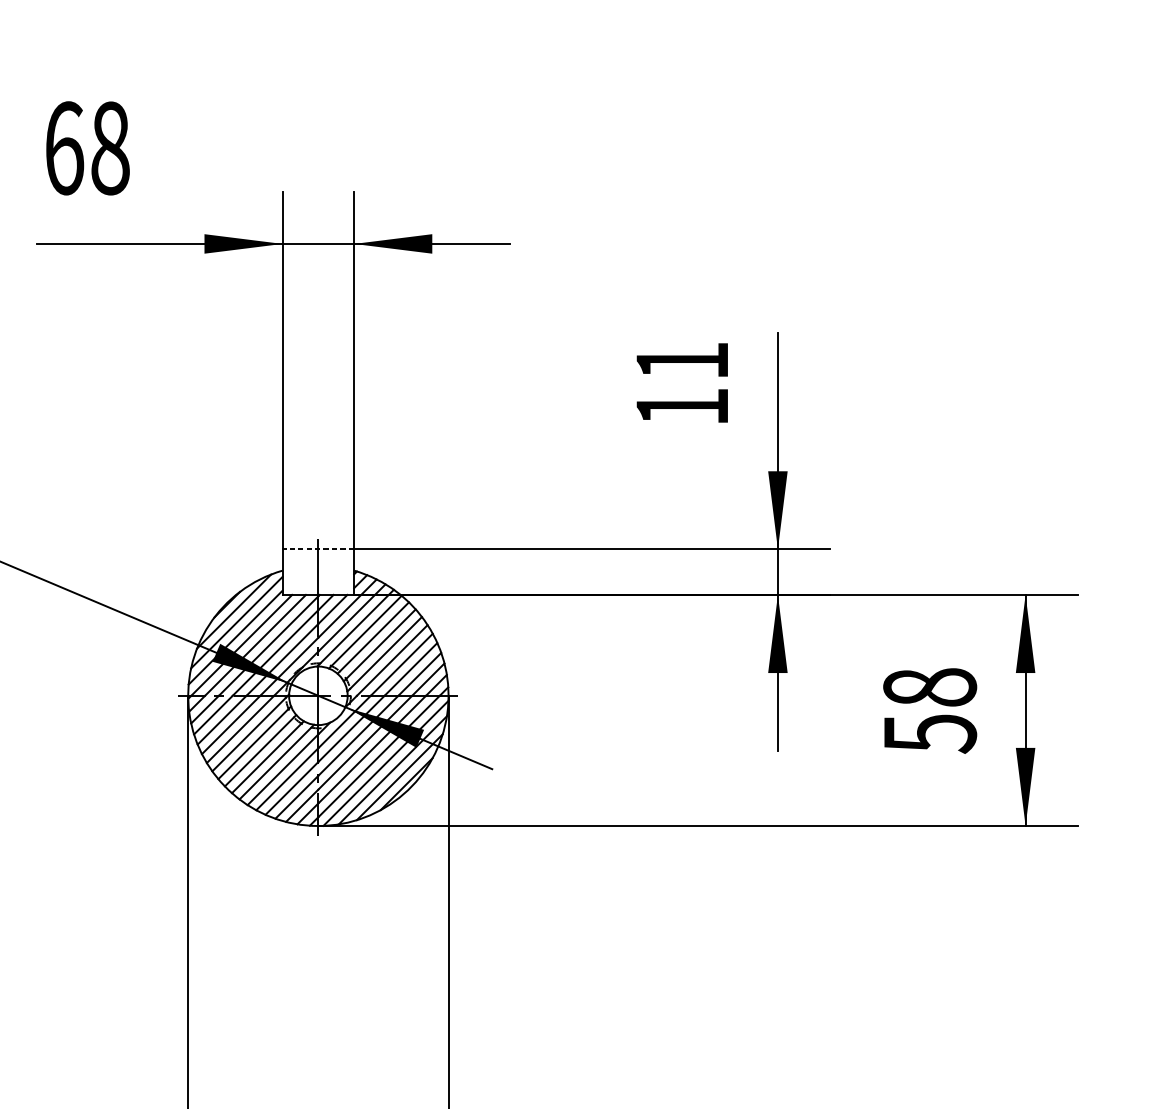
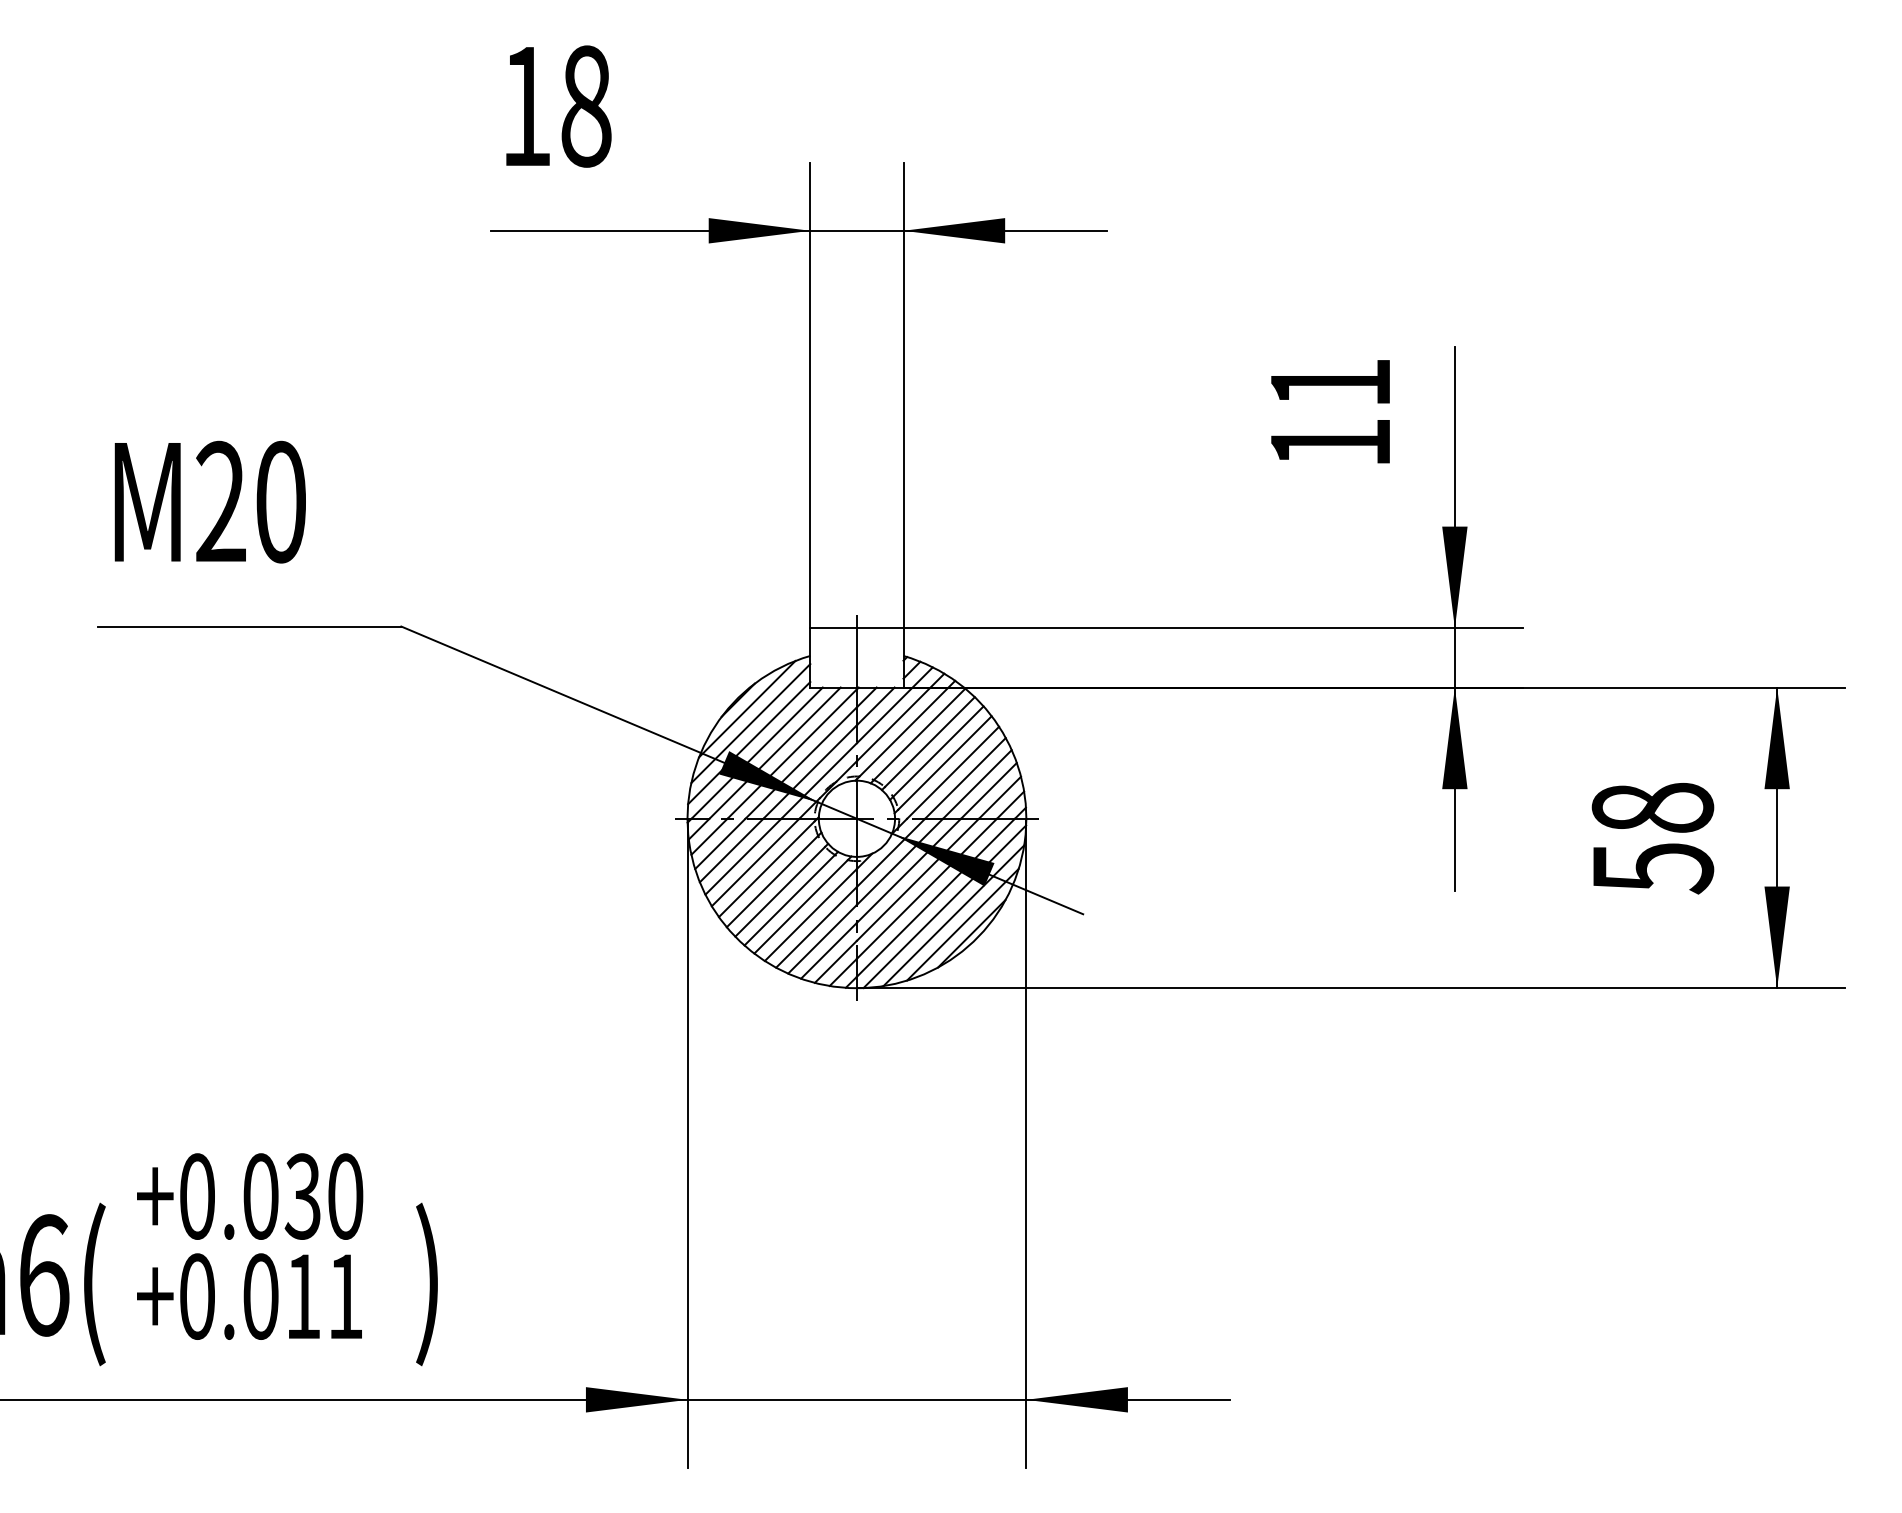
text: (65, 148) -> (527, 106), 68 -> 18
line: (318, 549) -> (856, 628), dashed -> solid

